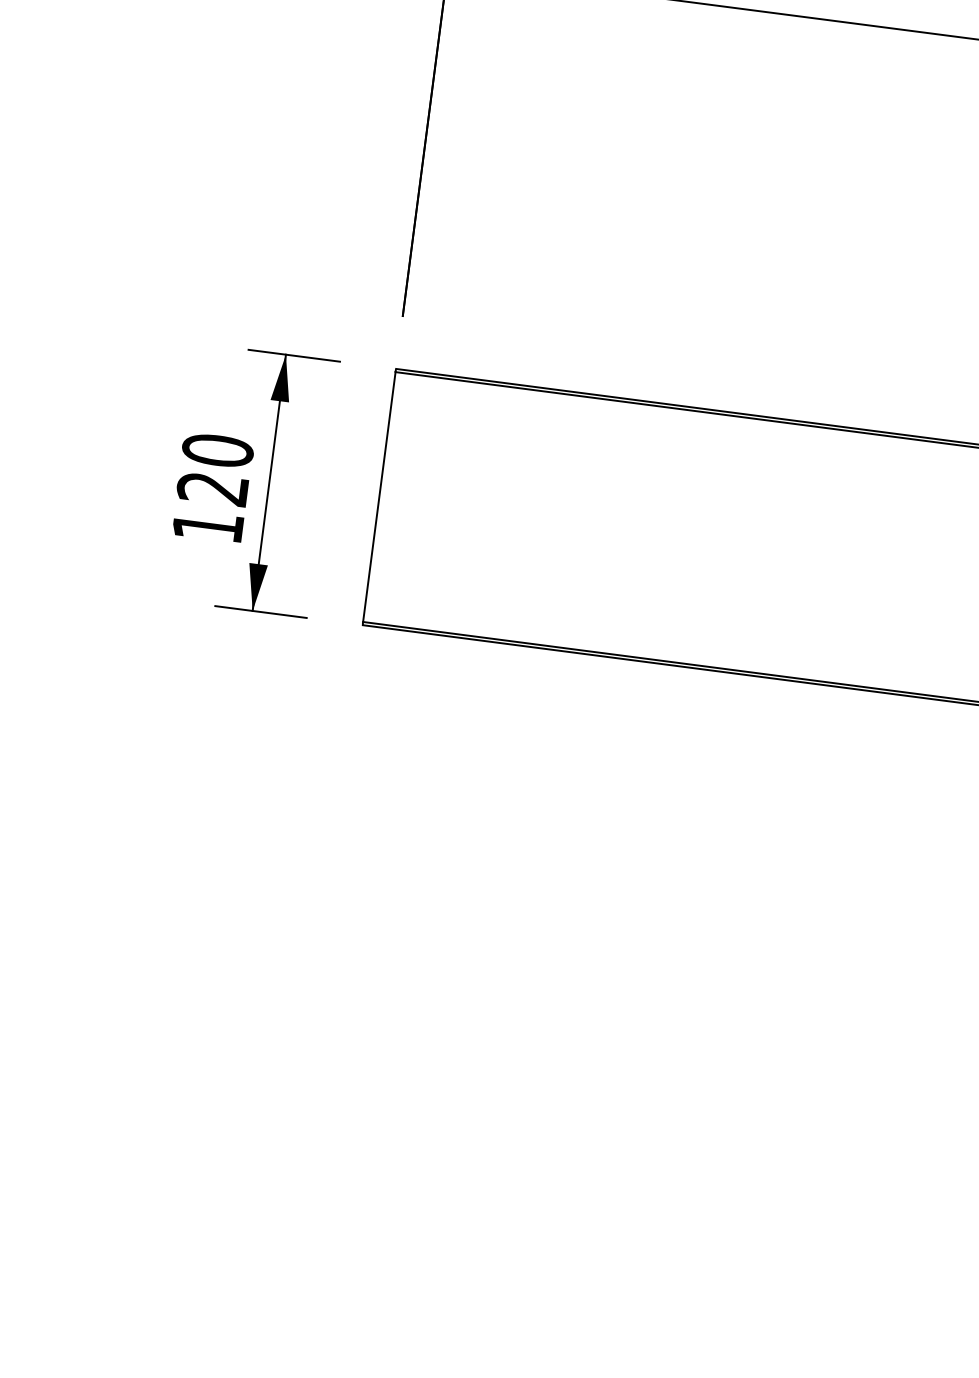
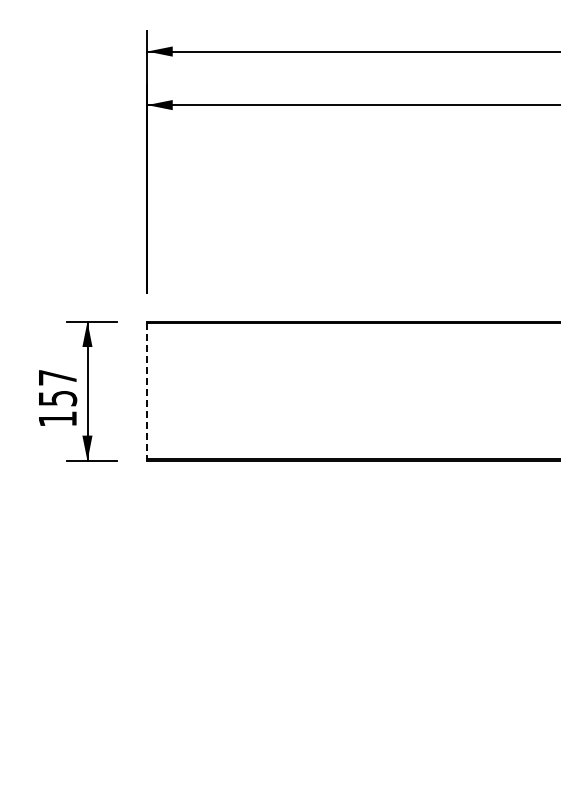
text: (215, 468) -> (57, 387), 120 -> 157
line: (379, 497) -> (147, 391), solid -> dashed

